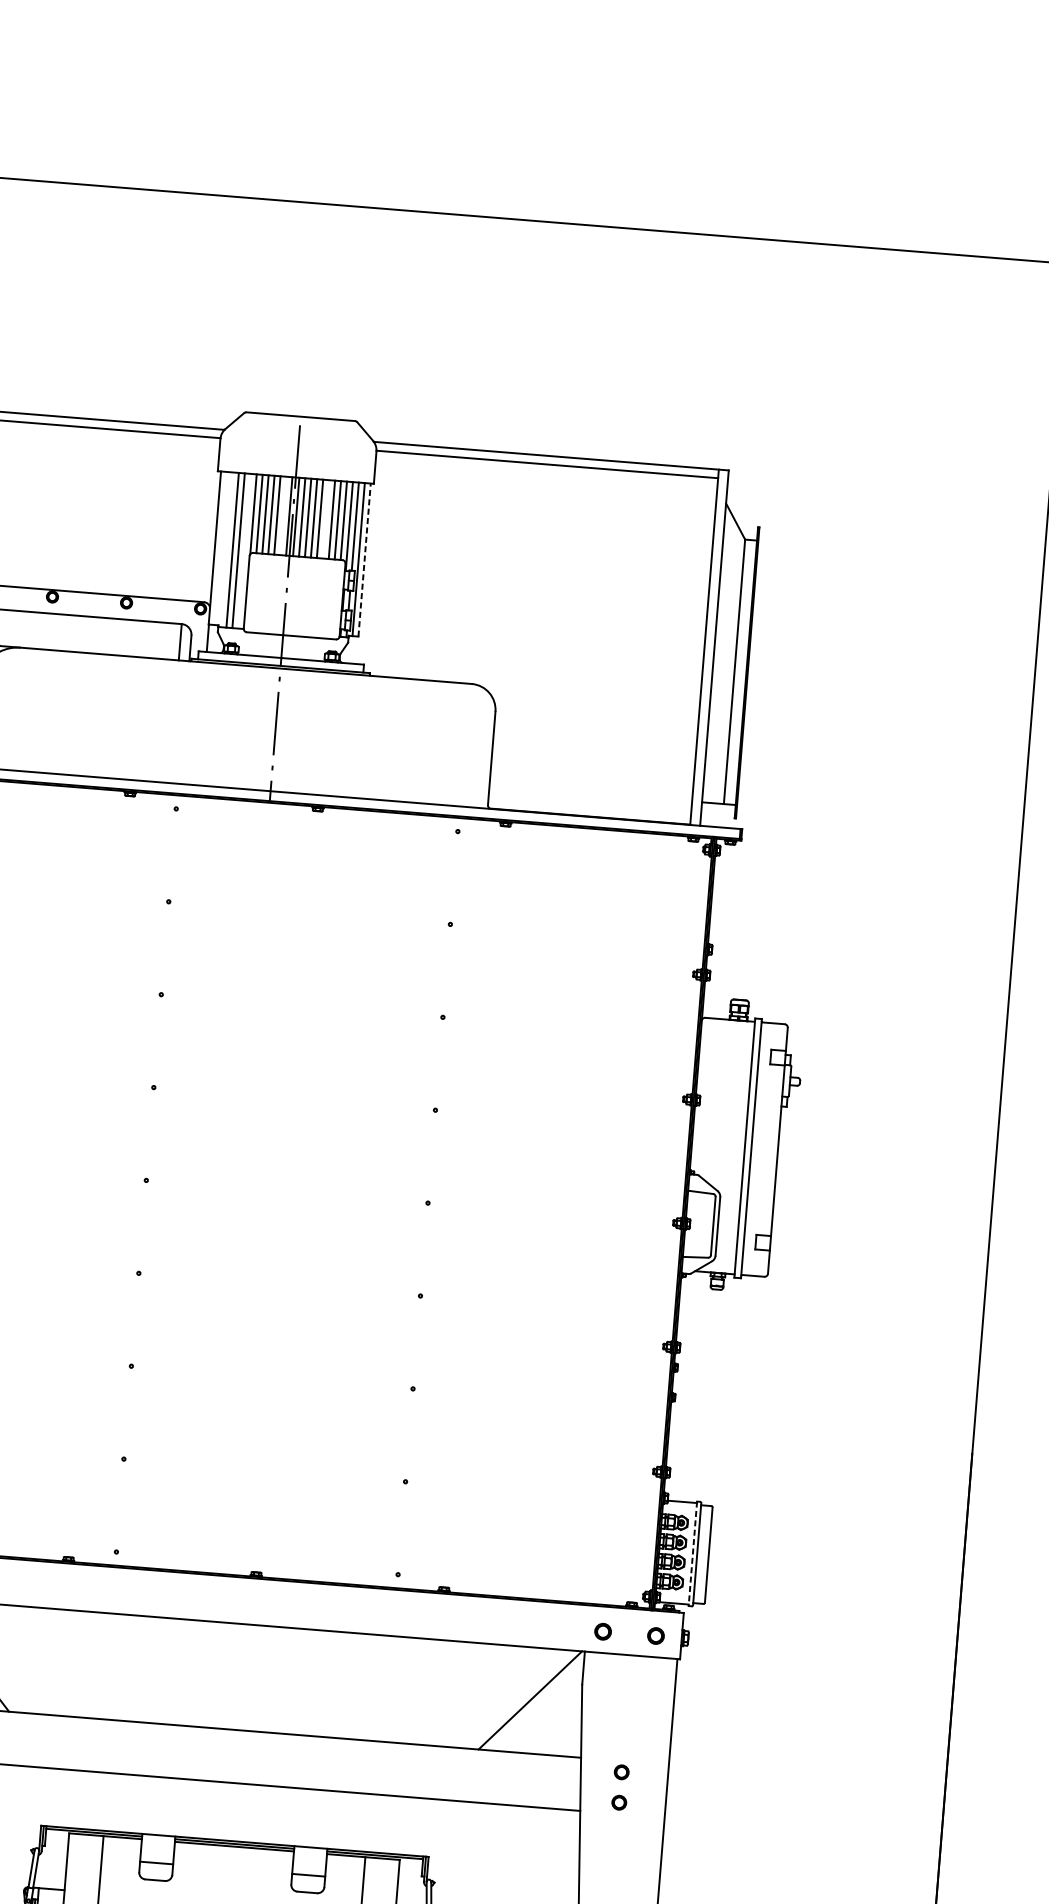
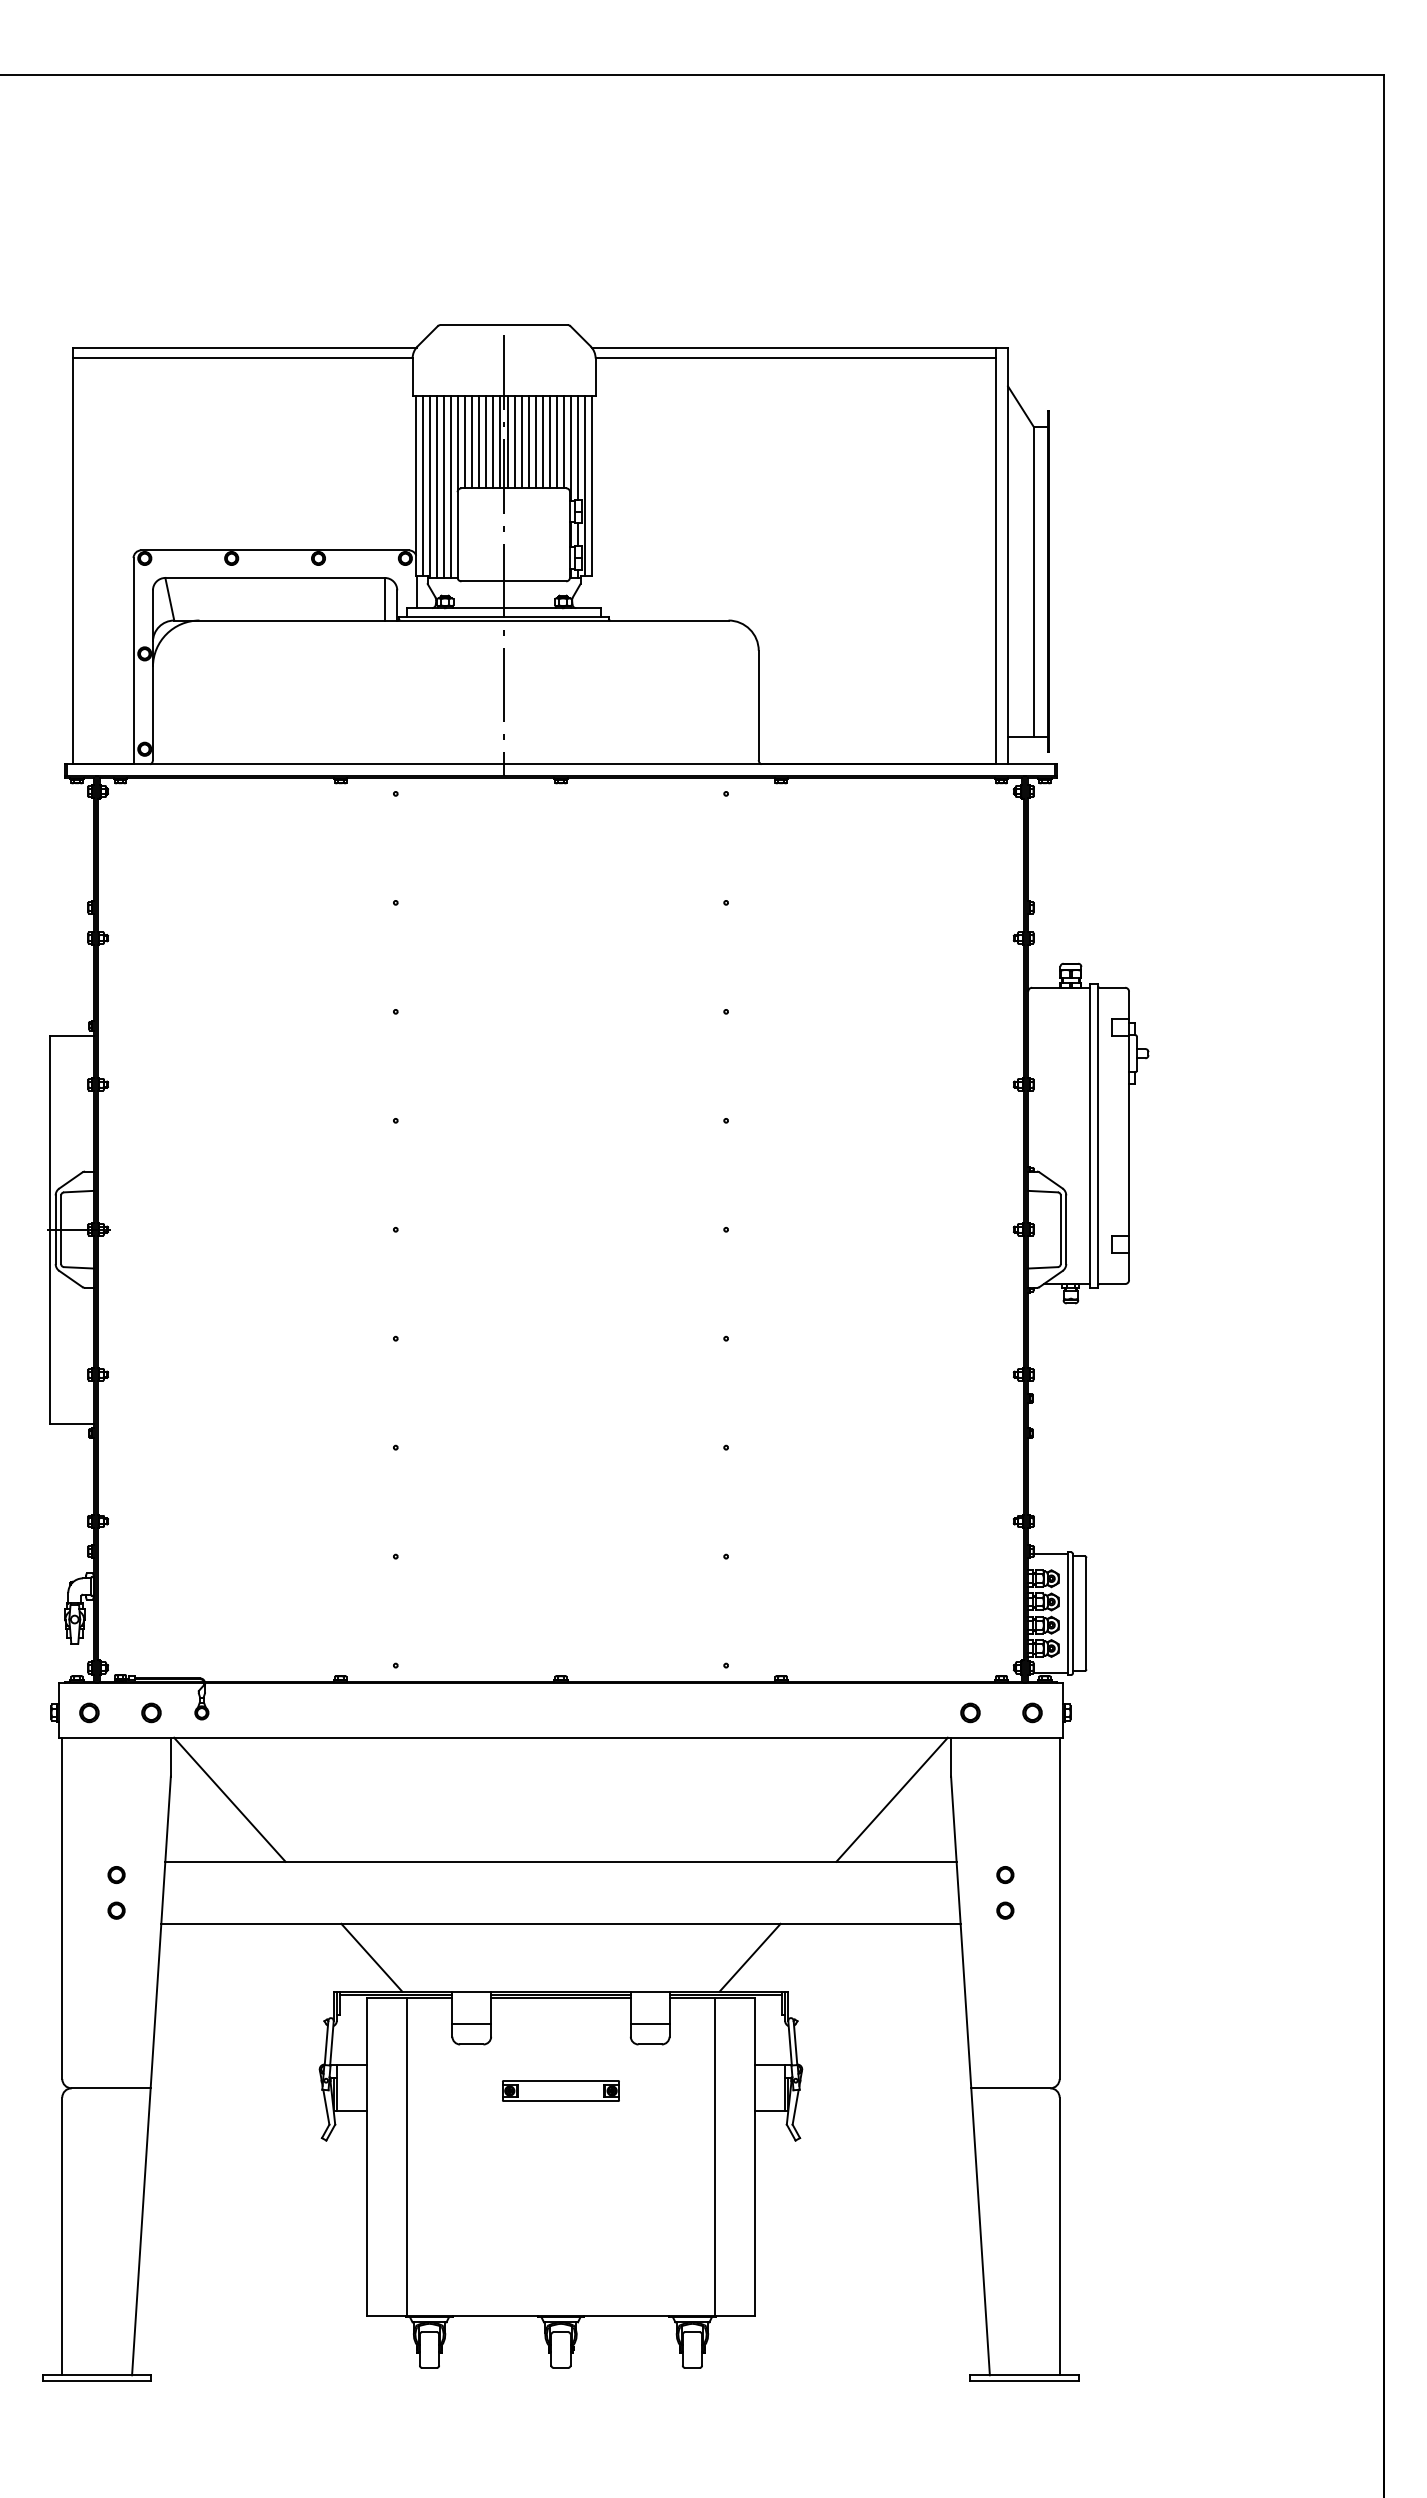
line: (283, 516) -> (493, 442), added
line: (326, 519) -> (543, 442), added
line: (221, 547) -> (423, 485), added
line: (226, 549) -> (430, 486), added
line: (244, 550) -> (451, 486), added
line: (365, 560) -> (592, 486), dashed -> solid
line: (692, 1554) -> (1067, 1614), dashed -> solid
line: (75, 1799) -> (371, 1957), added
line: (397, 1825) -> (749, 1957), added

